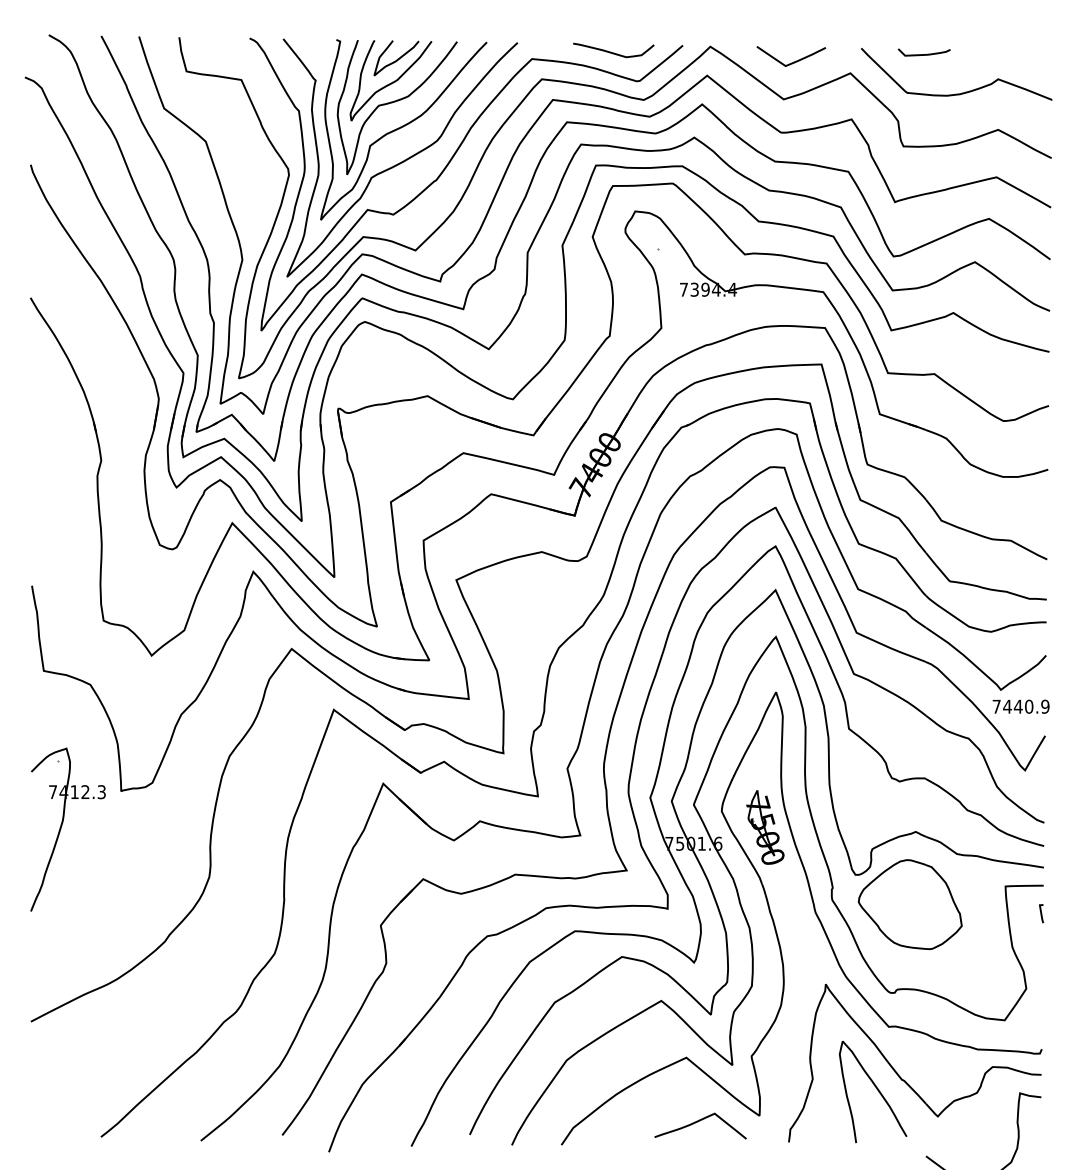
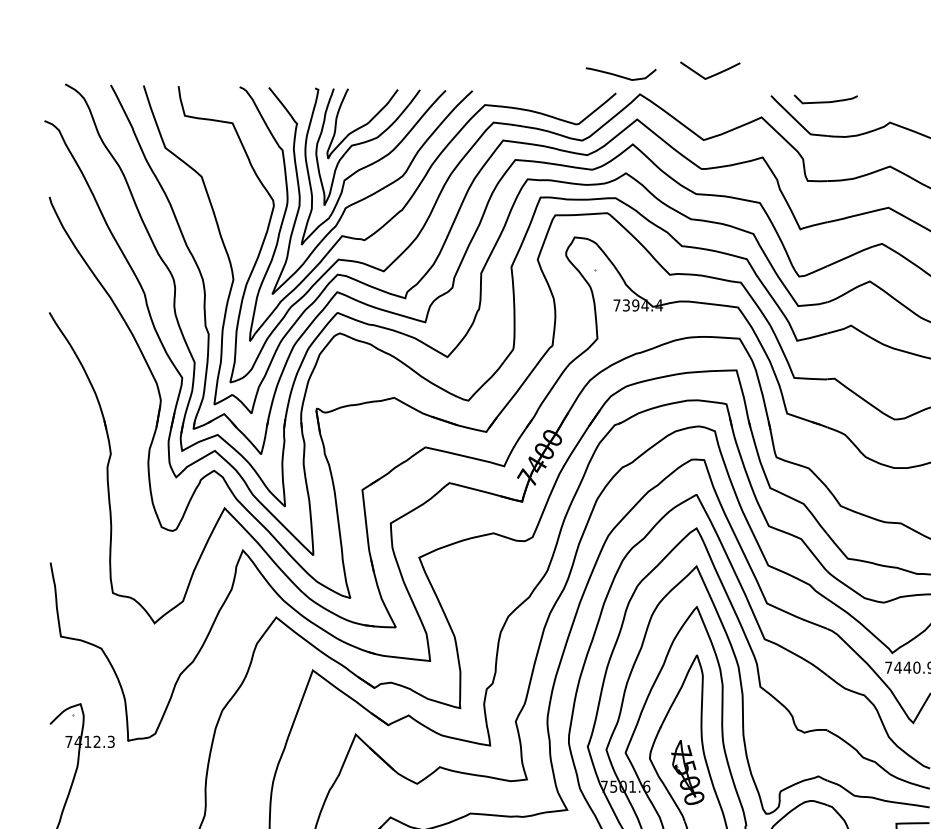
curve: (613, 52) -> (620, 75), moved
part: (923, 52) -> (825, 99), size x1.4
curve: (397, 58) -> (368, 104), removed
line: (793, 61) -> (712, 75), moved

